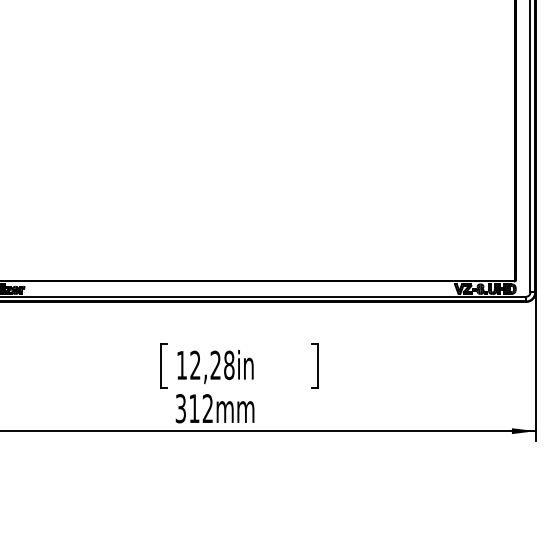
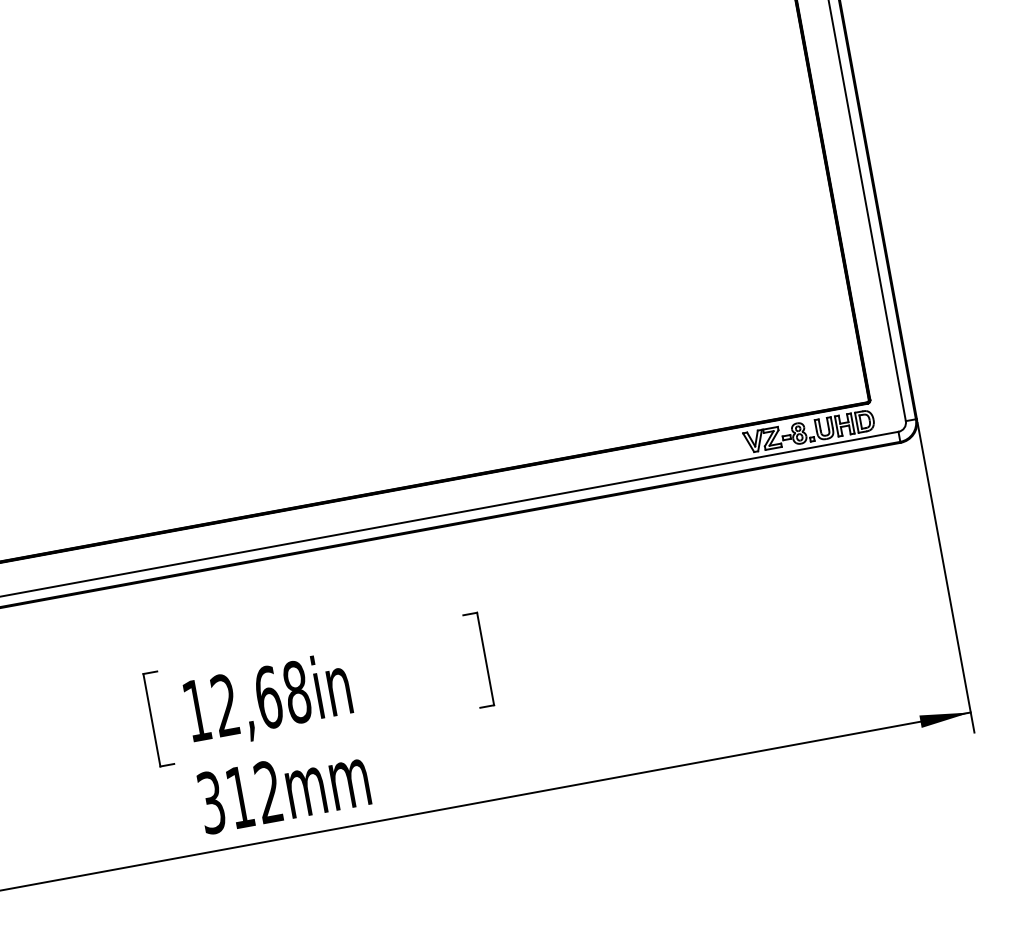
text: (215, 365) -> (267, 697), 12,28in -> 12,68in

